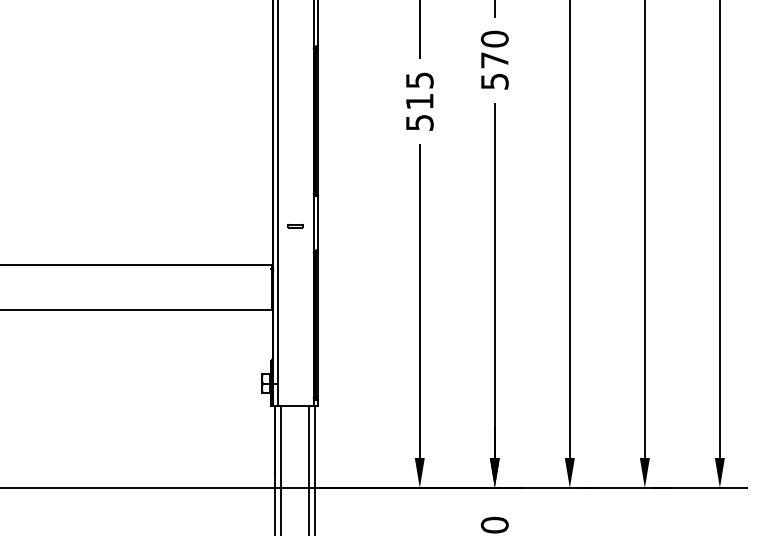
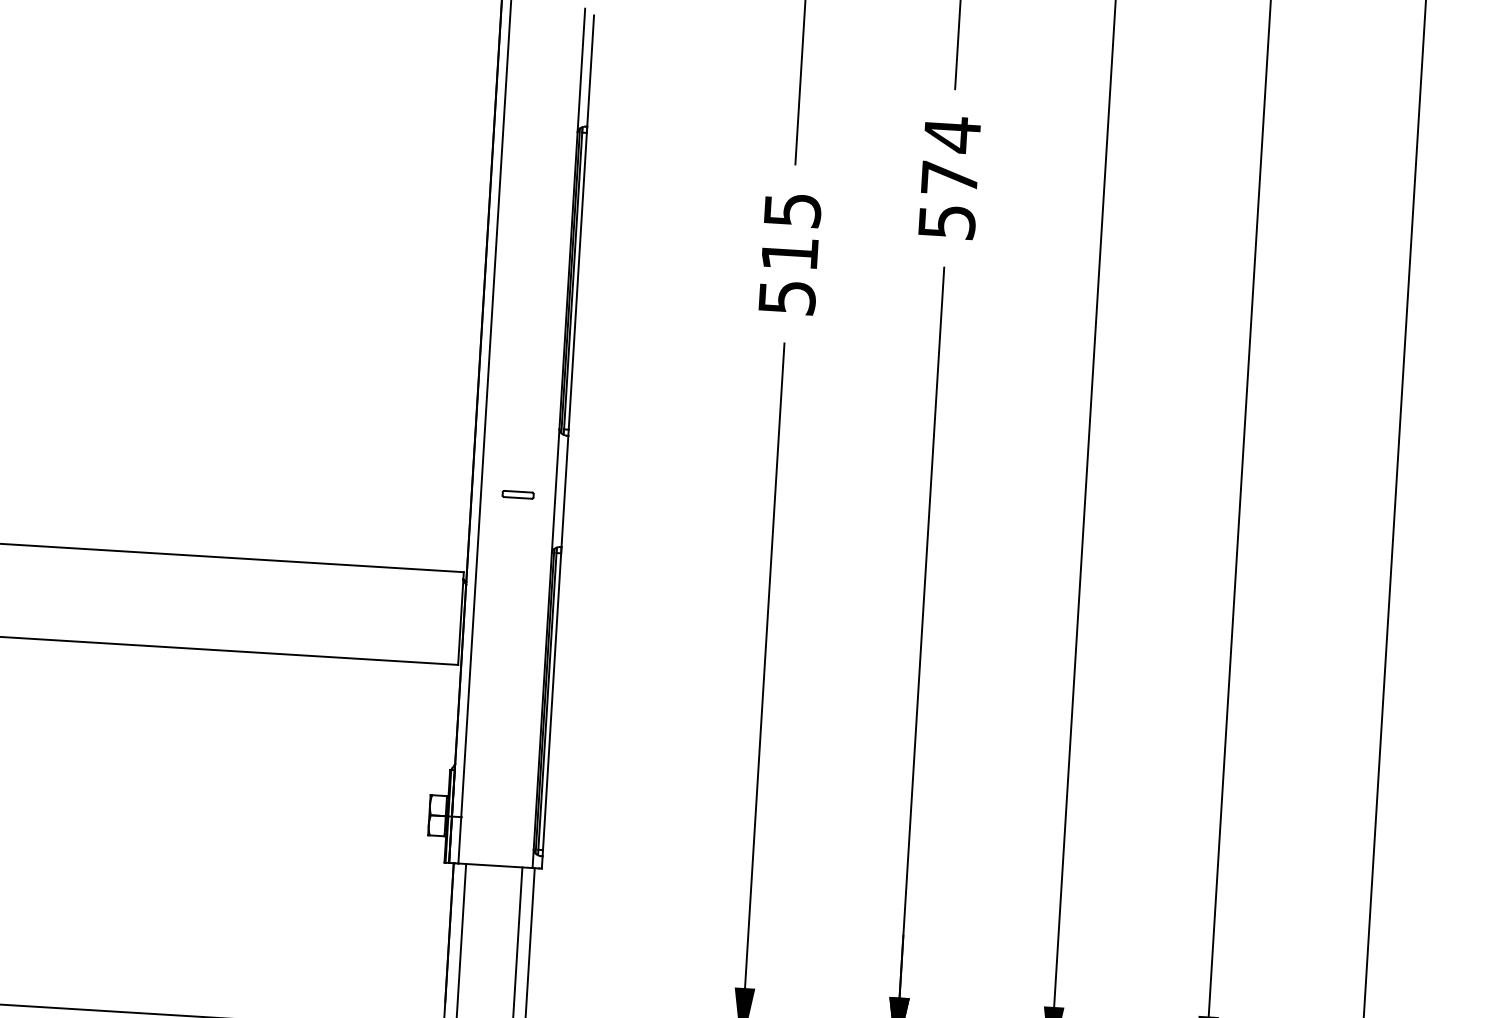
text: (494, 39) -> (951, 135), 570 -> 574

